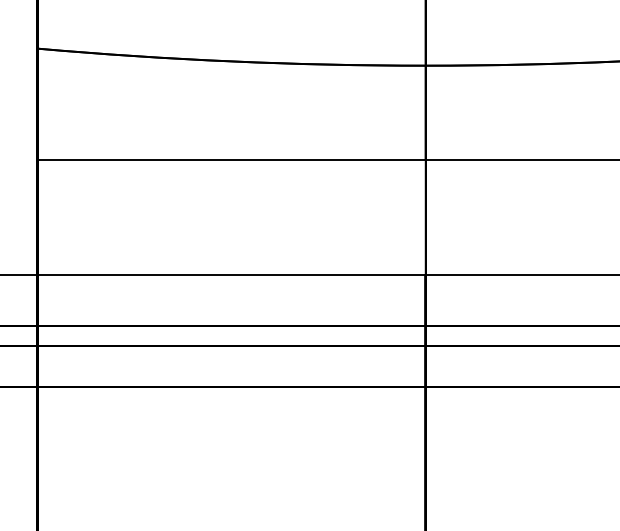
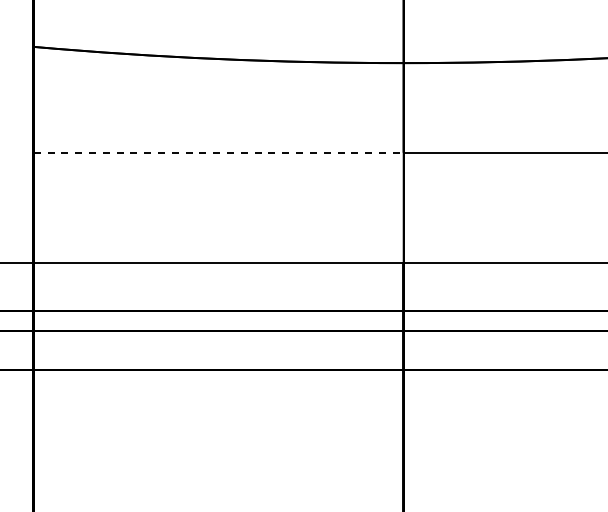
line: (232, 159) -> (219, 152), solid -> dashed

